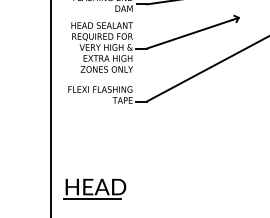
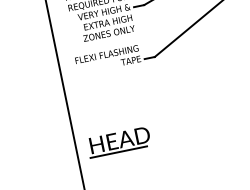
part: (94, 188) -> (118, 141), moved

